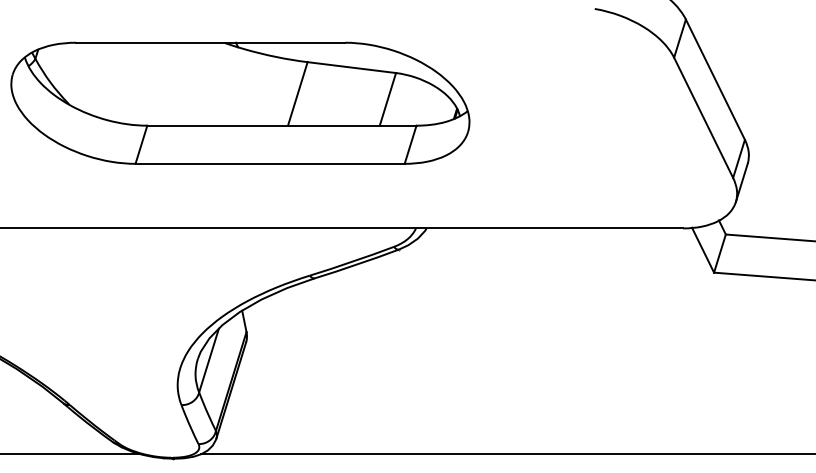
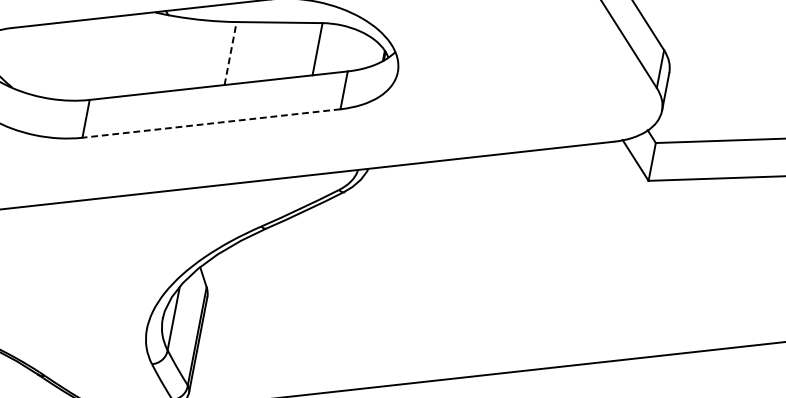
line: (297, 93) -> (230, 53), solid -> dashed
line: (270, 163) -> (211, 123), solid -> dashed

